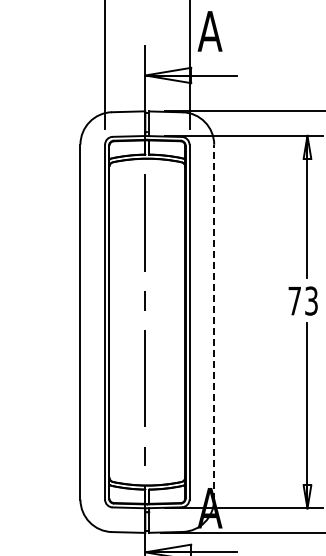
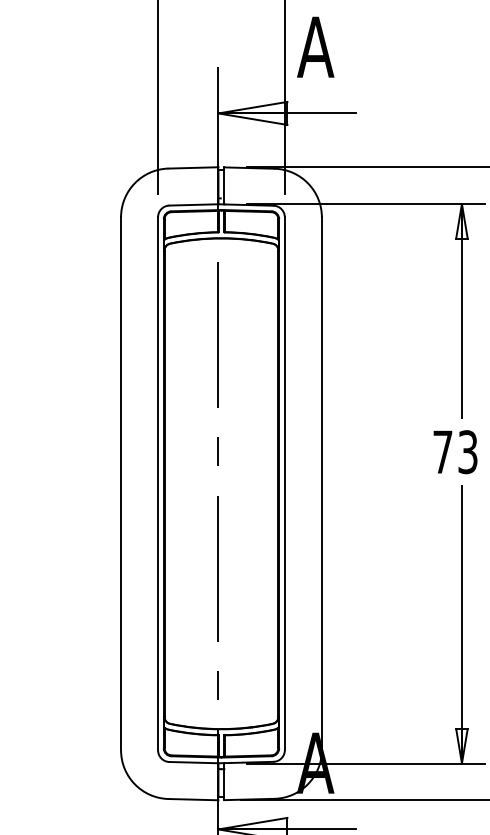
line: (214, 321) -> (322, 482), dashed -> solid

